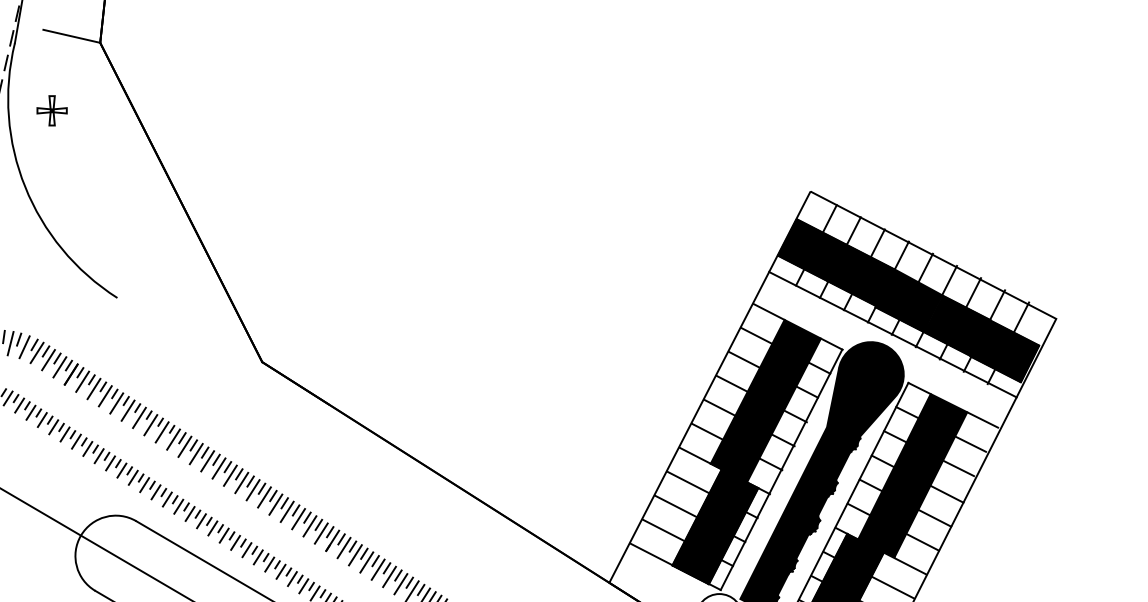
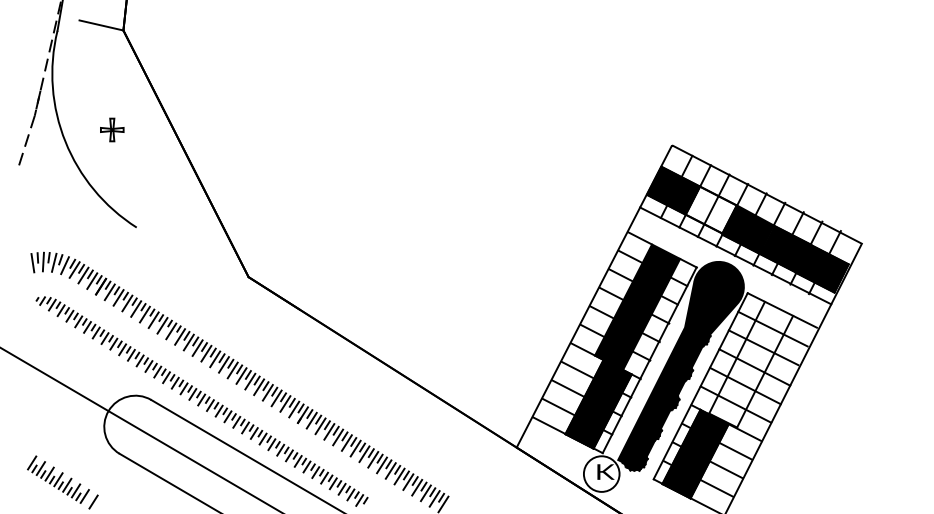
part: (52, 110) -> (112, 129), moved
fill: (860, 274) -> (710, 209), removed
fill: (913, 475) -> (751, 364), removed

